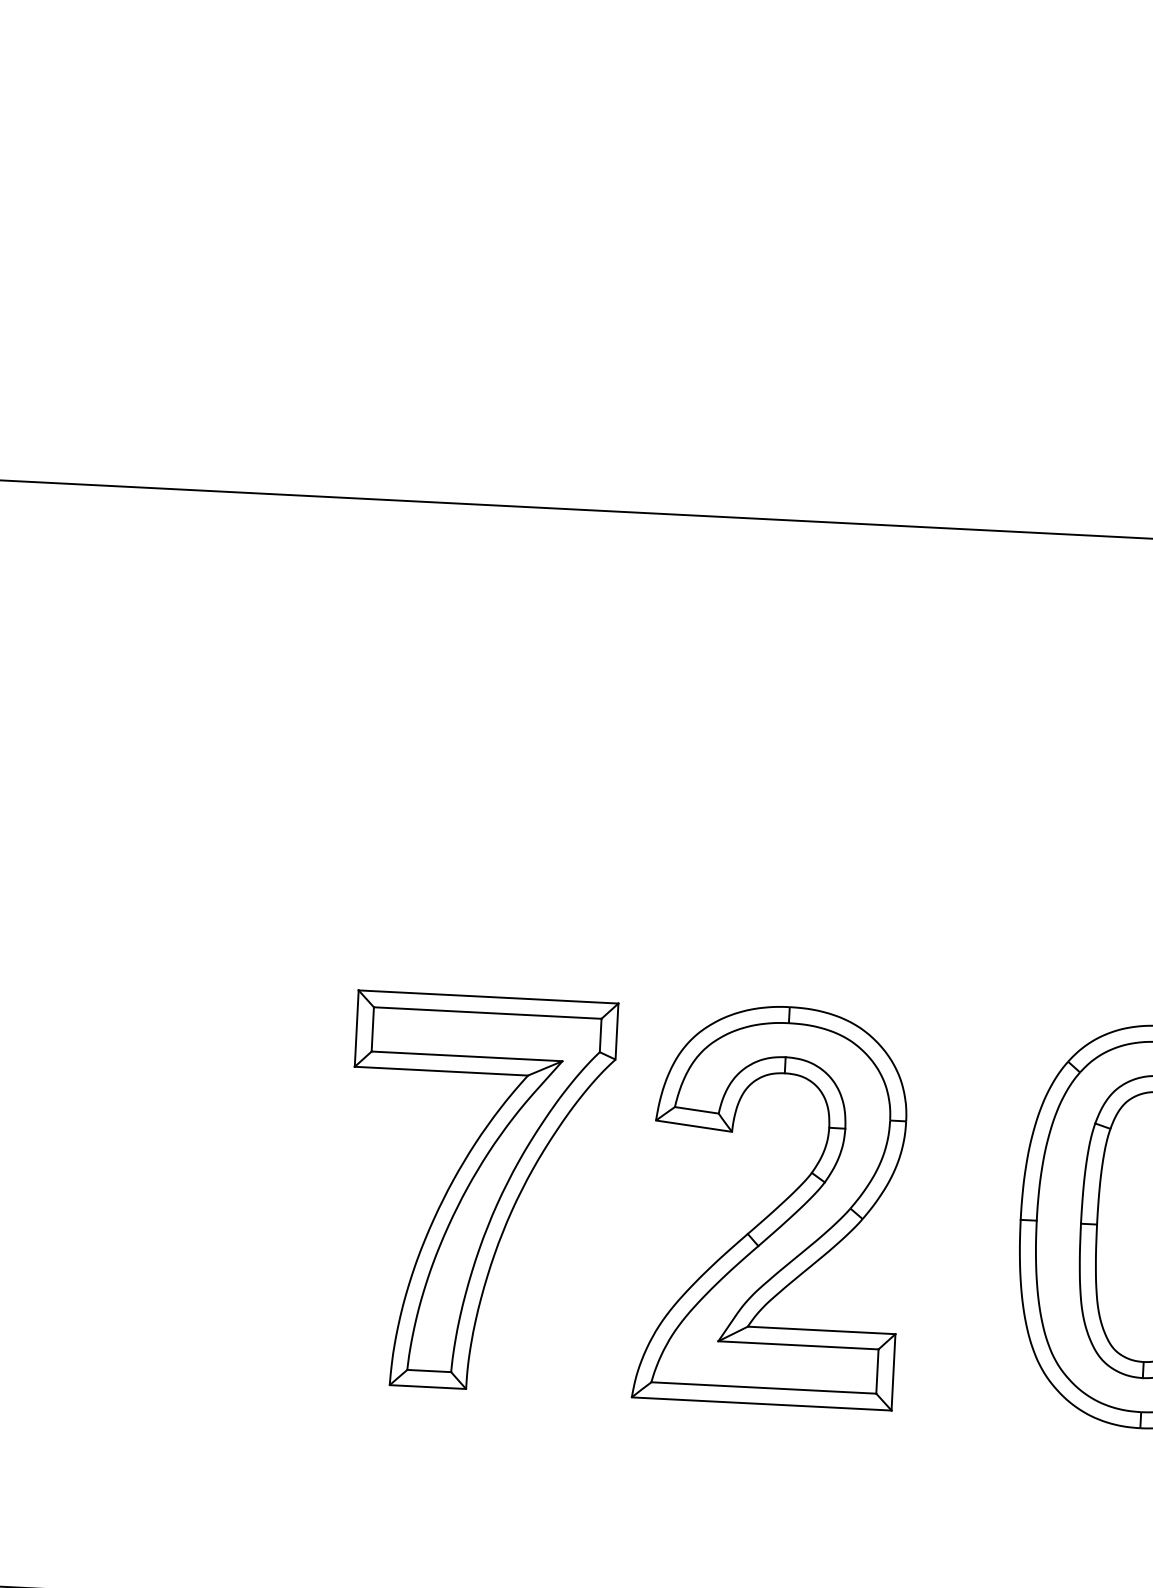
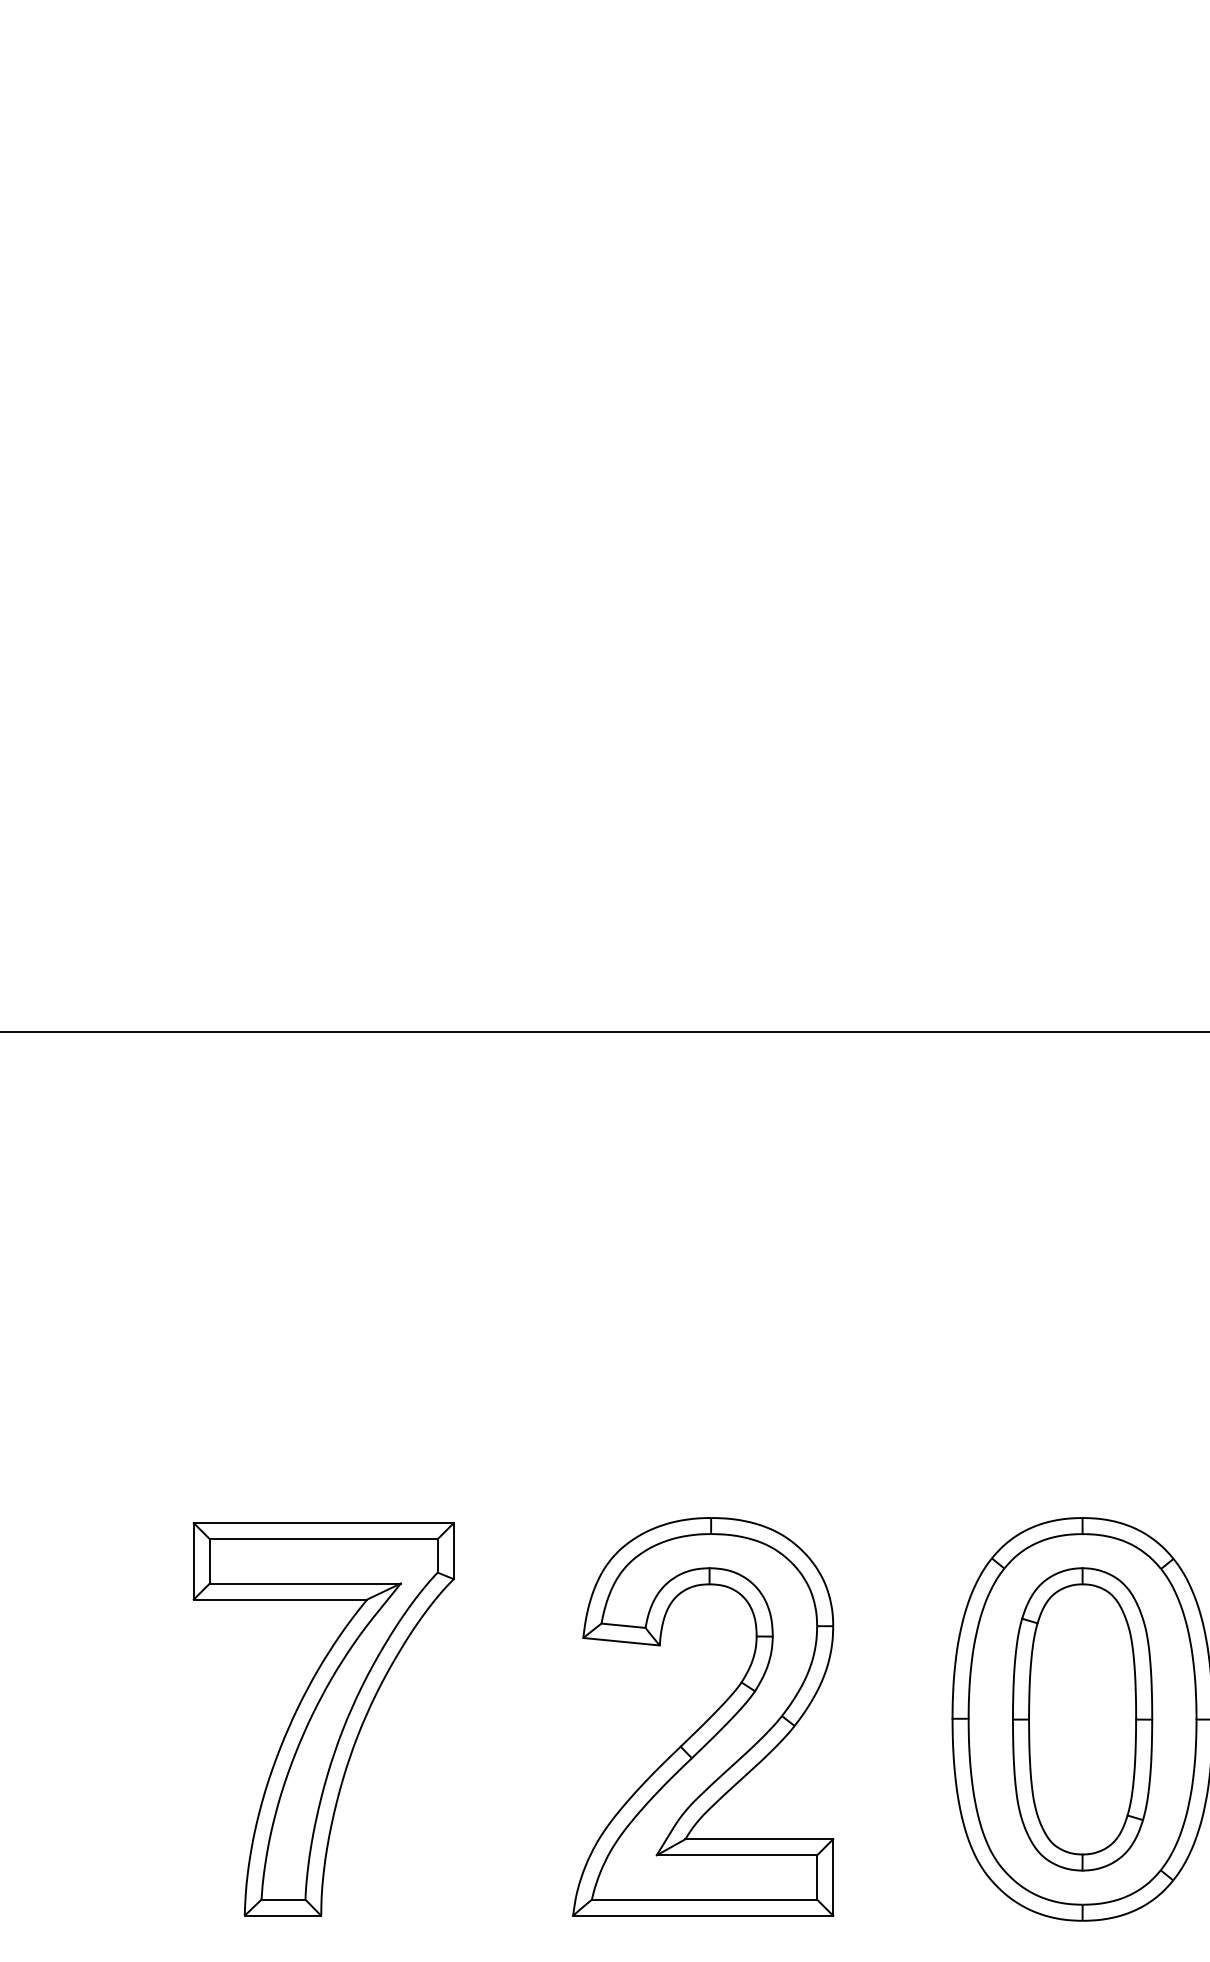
part: (478, 1193) -> (323, 1719), moved

